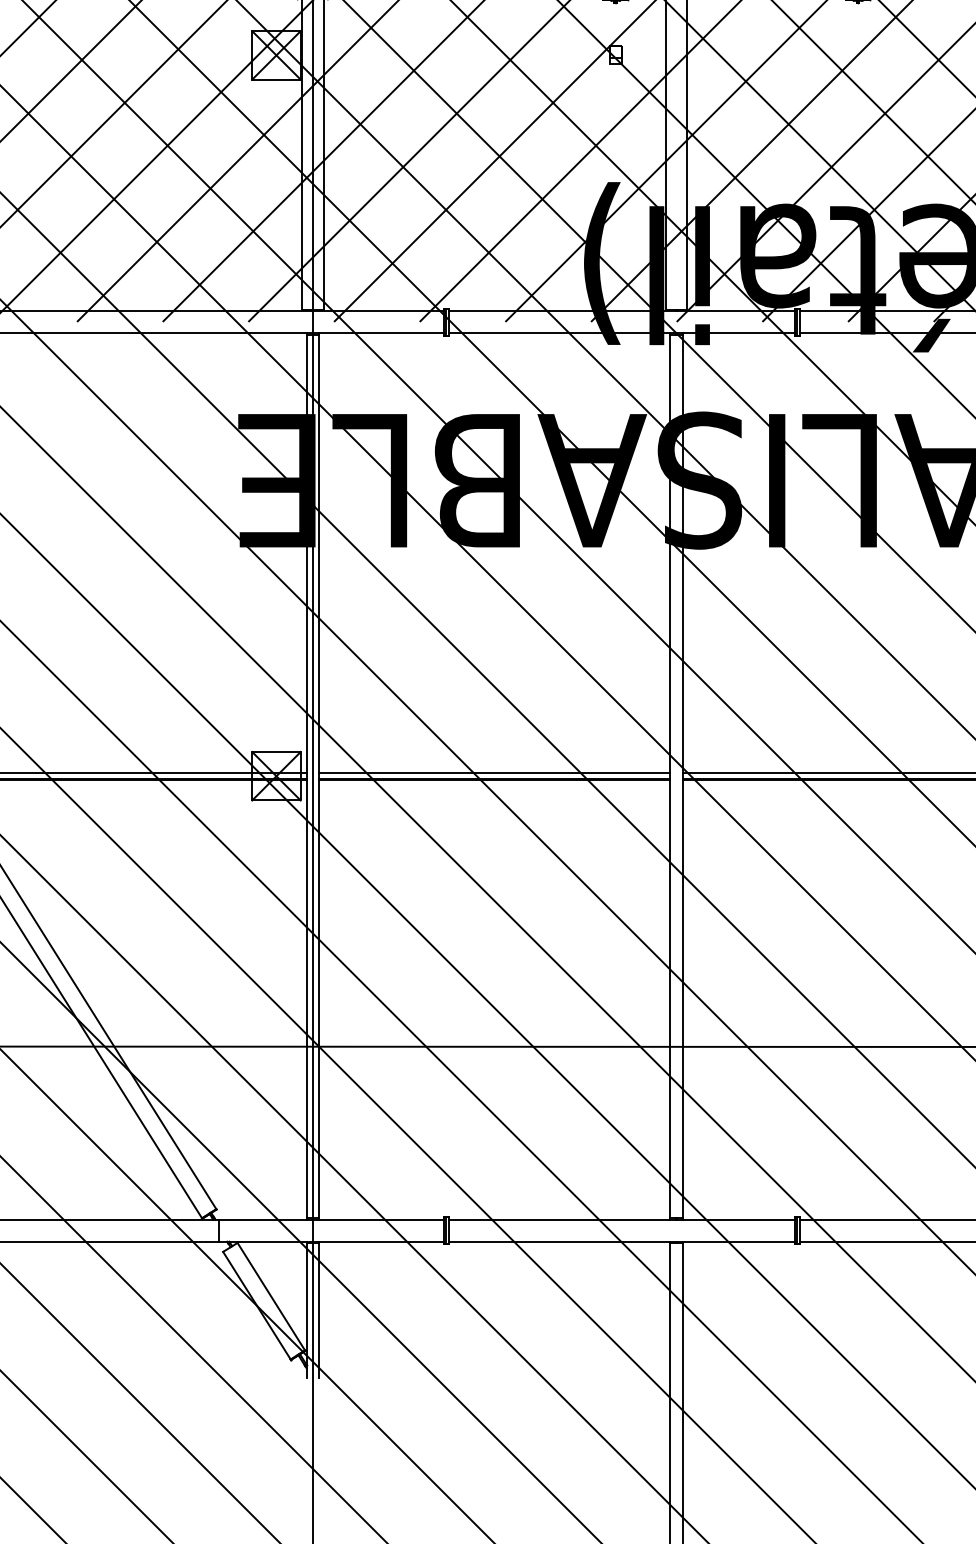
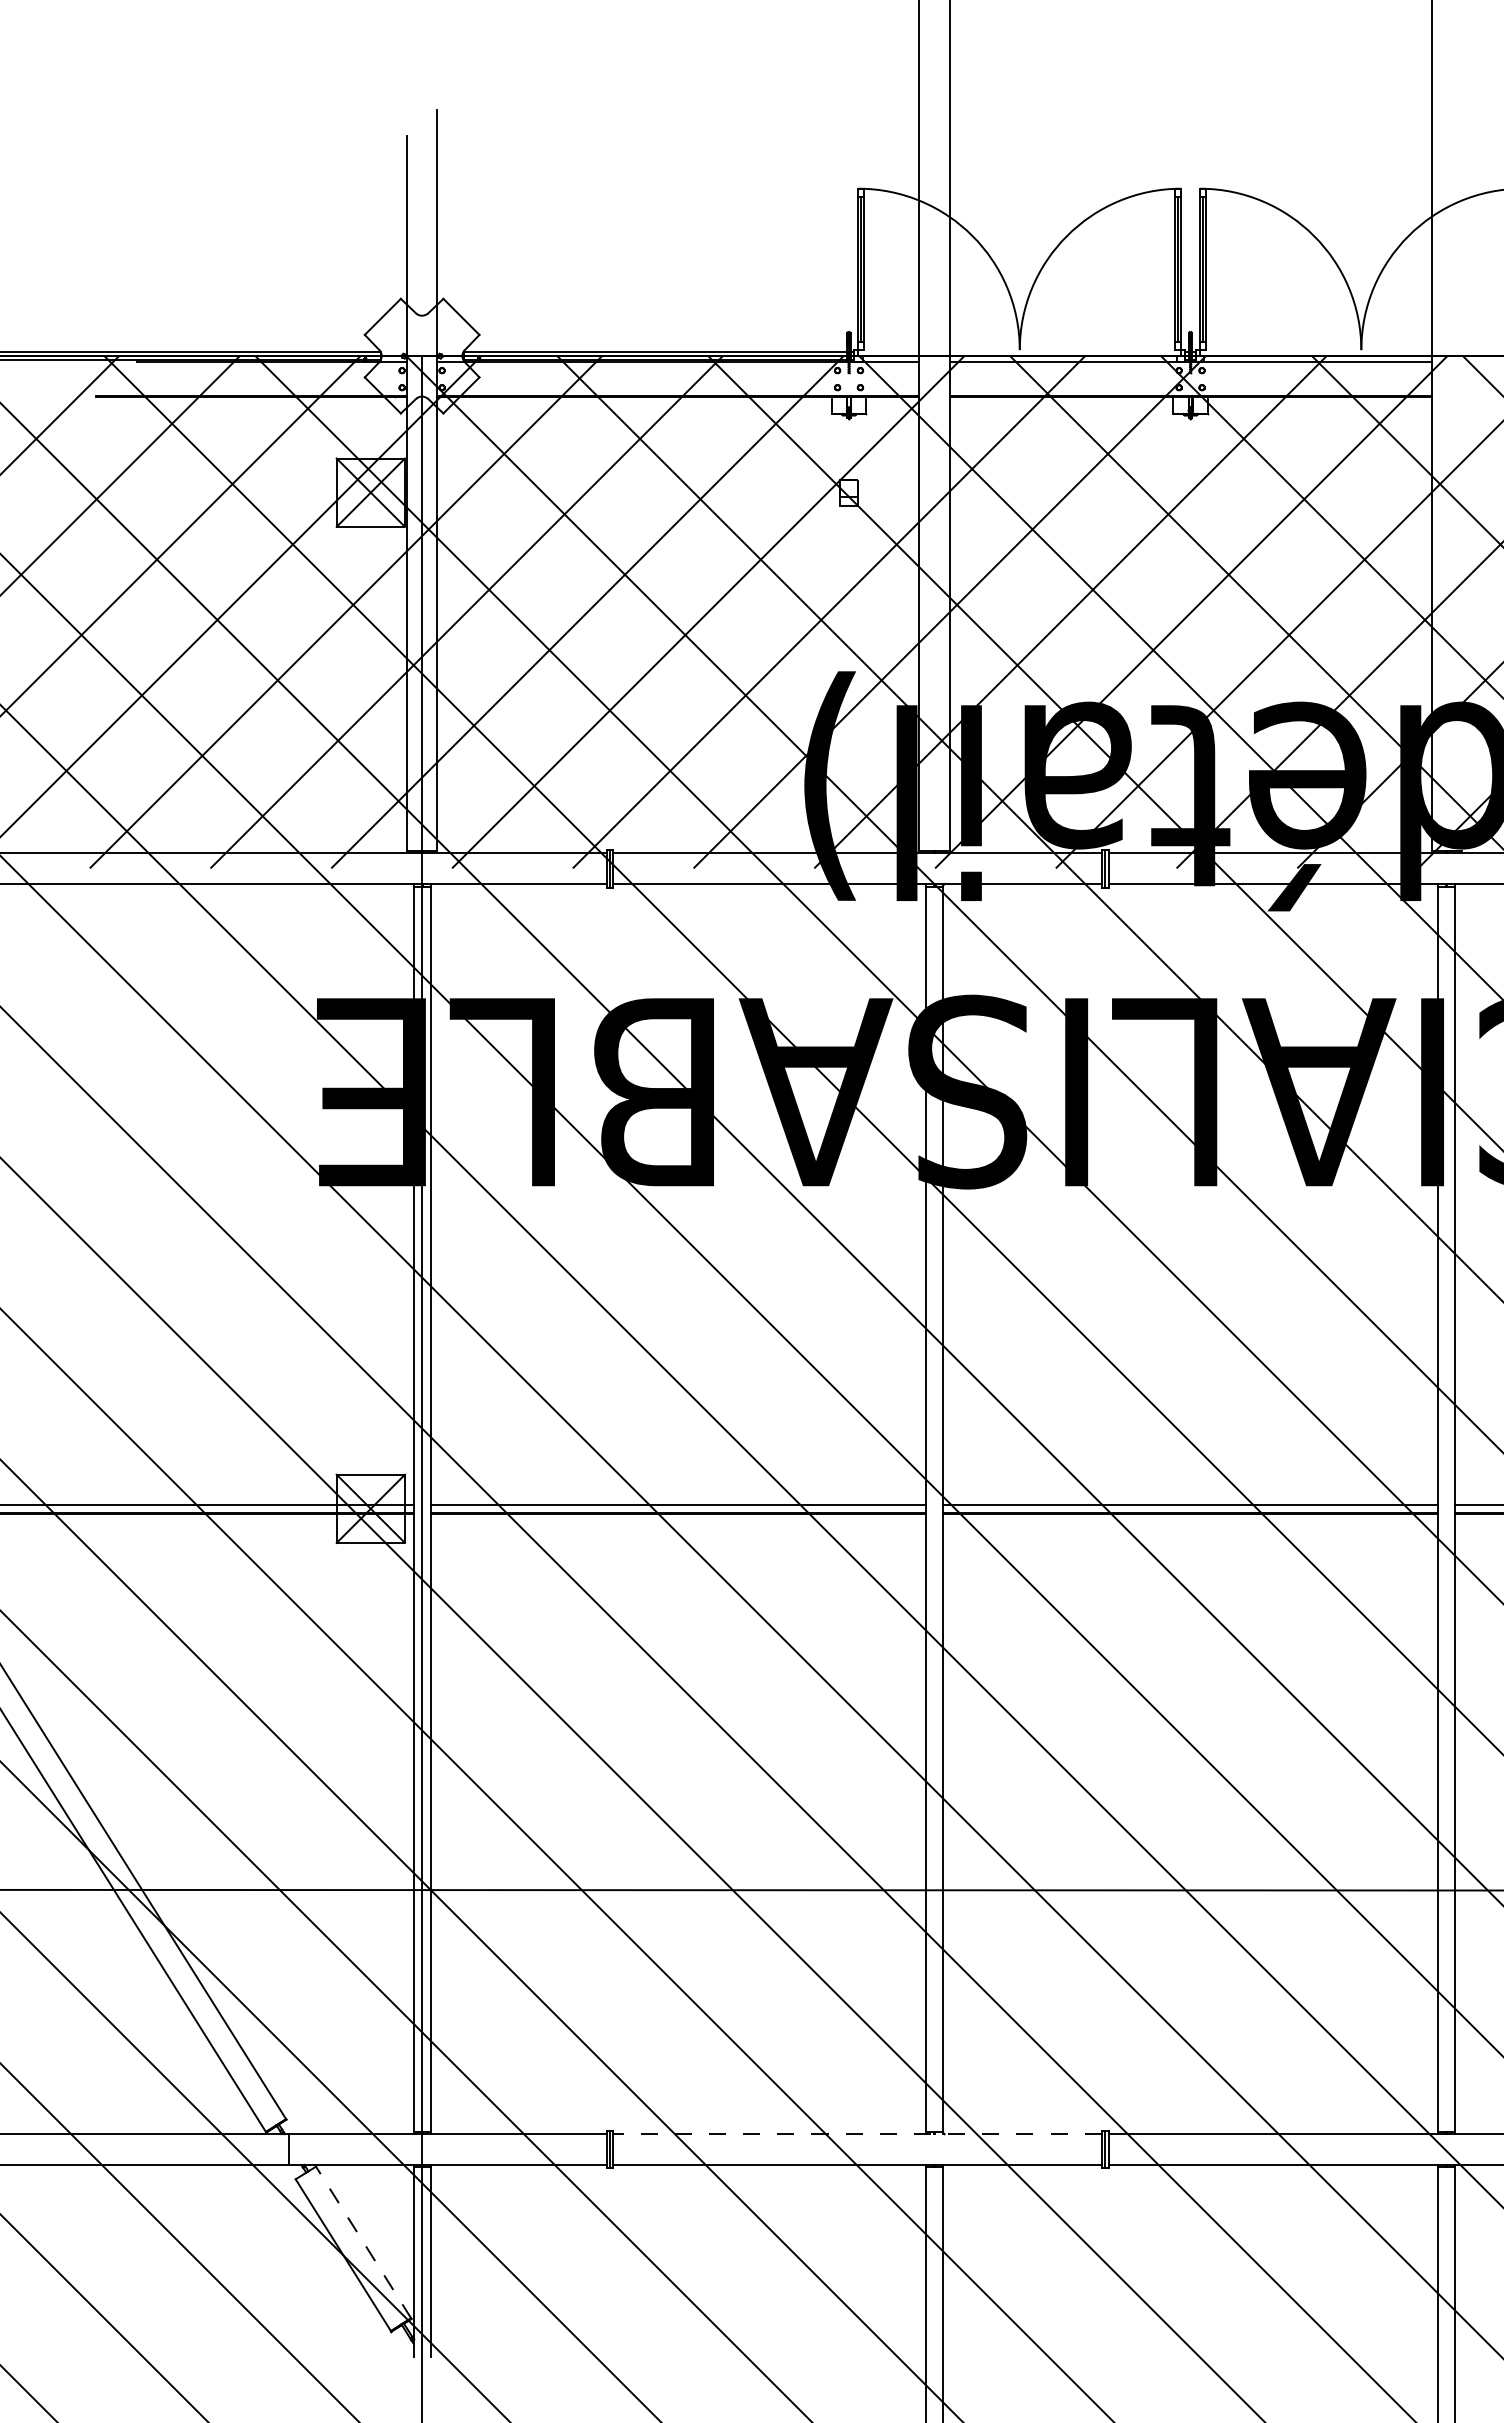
line: (621, 1220) -> (857, 2134), solid -> dashed
line: (271, 1296) -> (363, 2242), solid -> dashed

